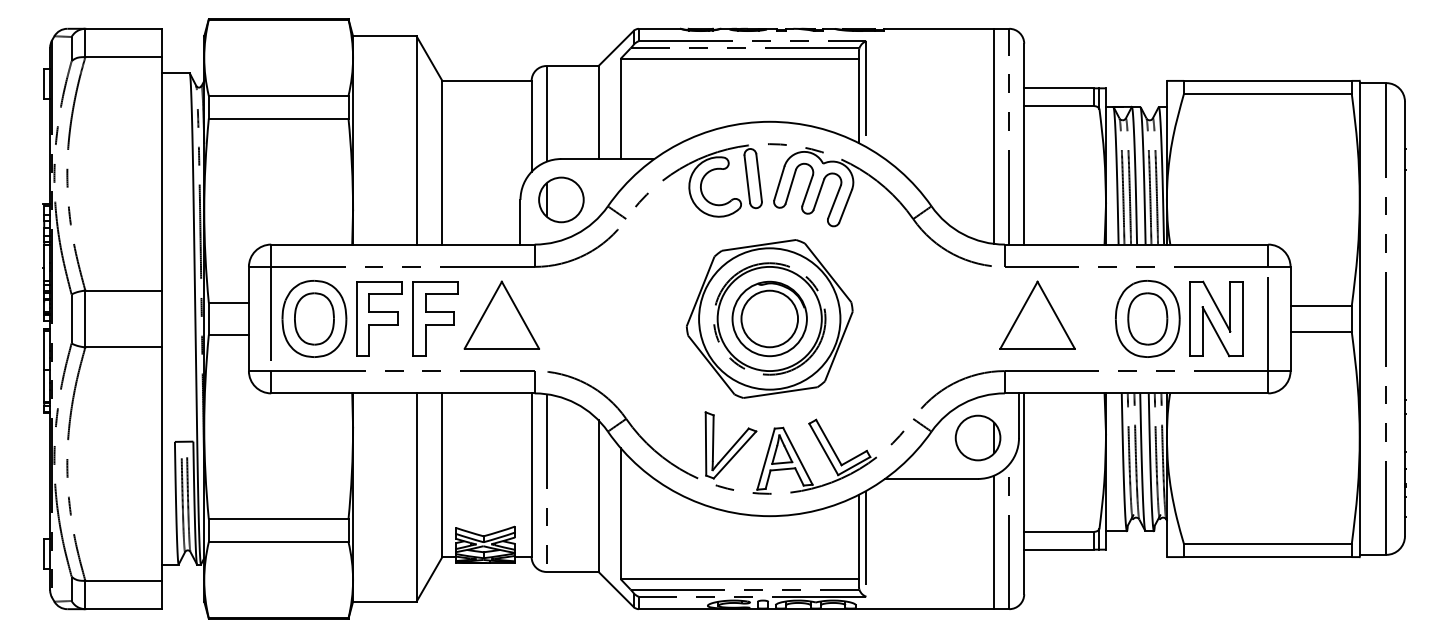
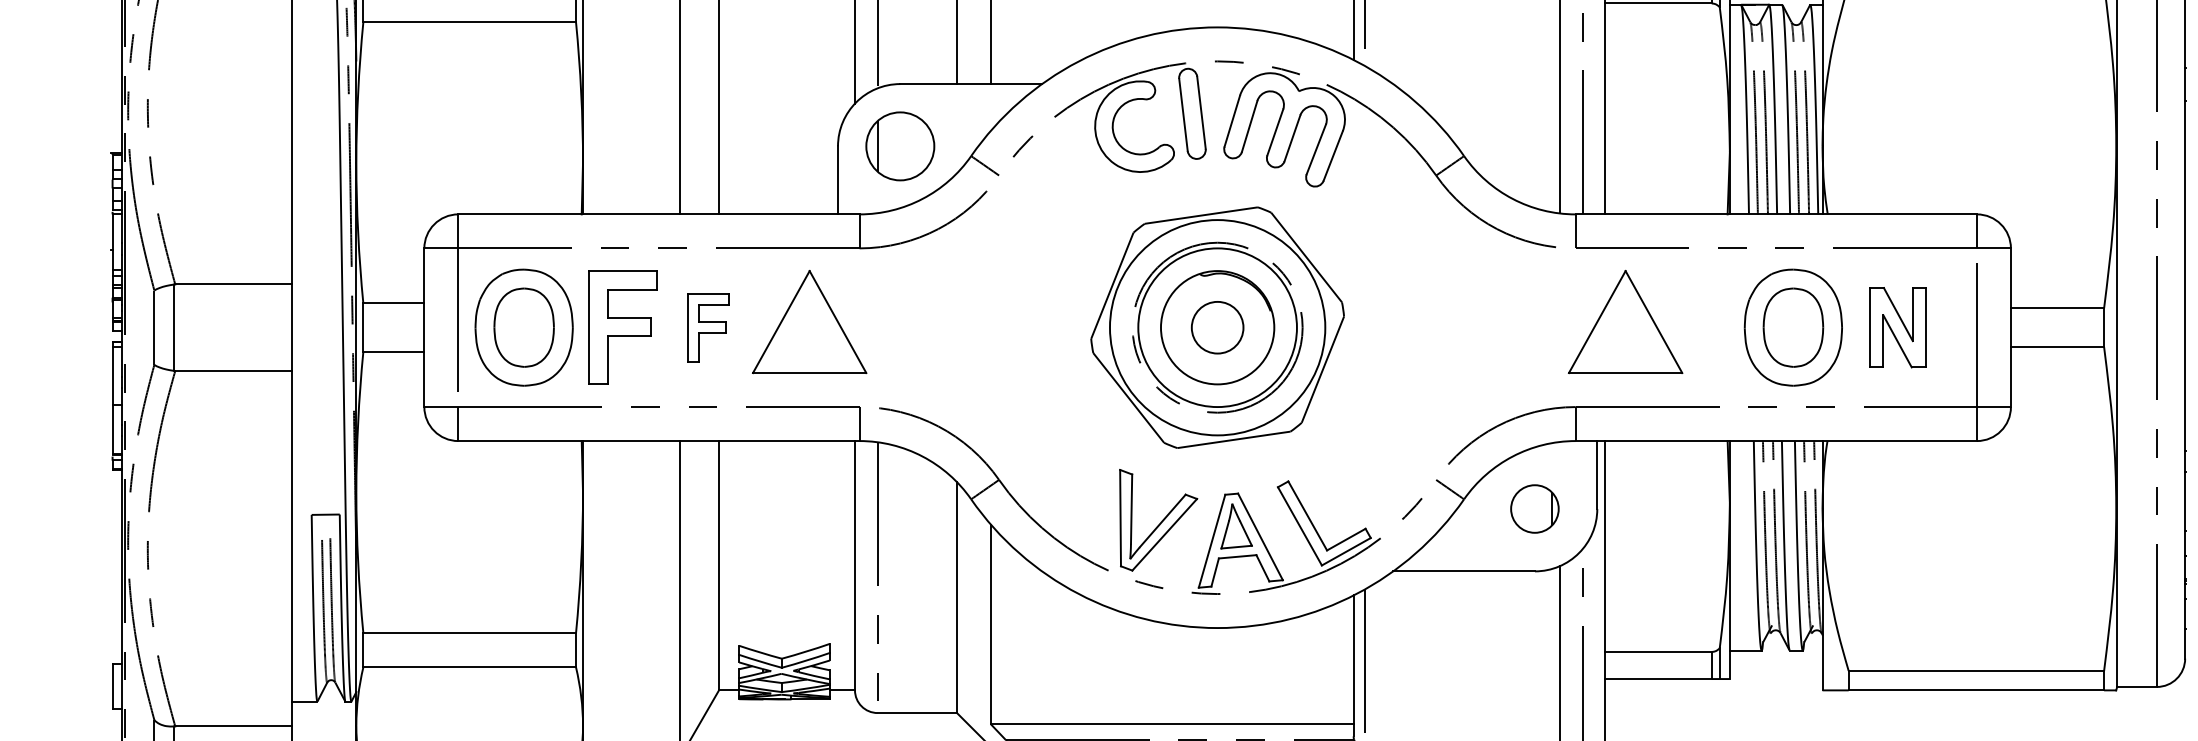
part: (435, 318) -> (708, 326), size x0.6
circle: (769, 318) -> (1217, 326), size x0.6
part: (1216, 318) -> (1898, 326), size x0.7
part: (977, 437) -> (1534, 508), size x0.7

